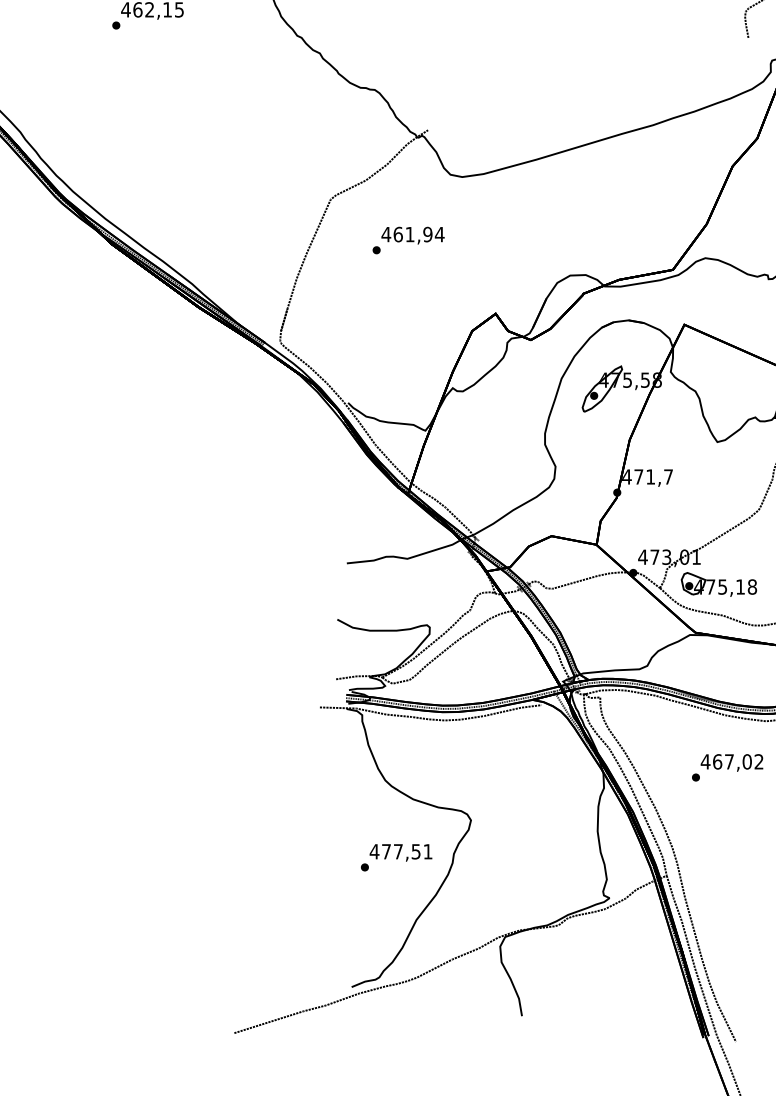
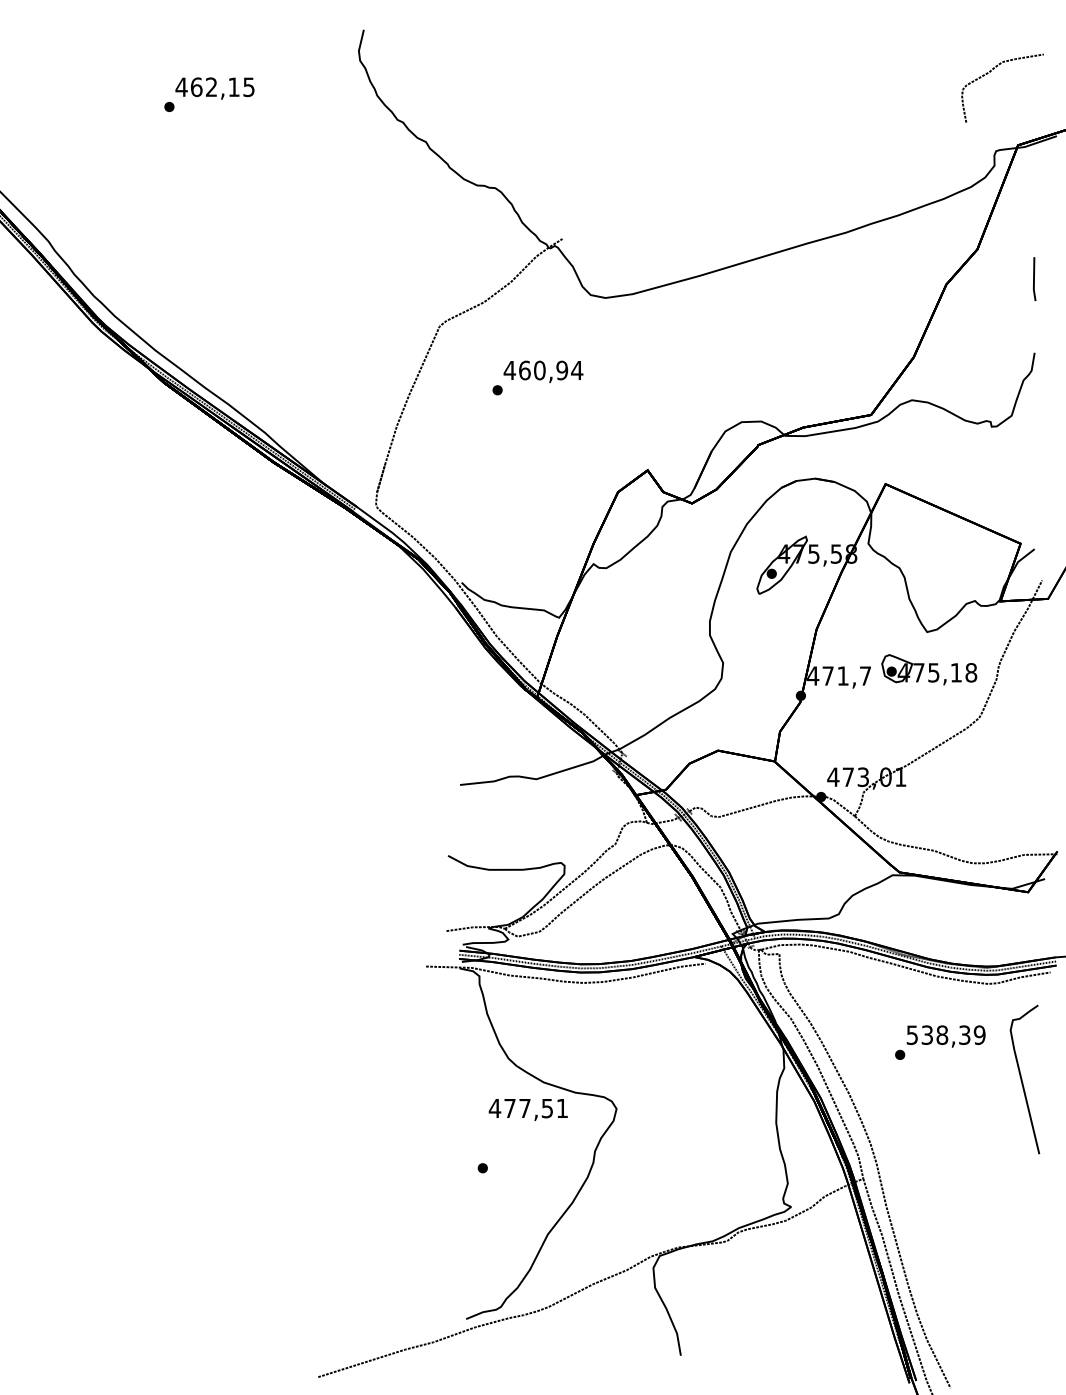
text: (409, 234) -> (539, 370), 461,94 -> 460,94
part: (719, 584) -> (929, 669), moved
text: (731, 761) -> (945, 1034), 467,02 -> 538,39
text: (400, 852) -> (527, 1109), moved

